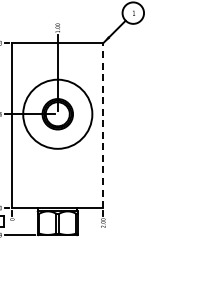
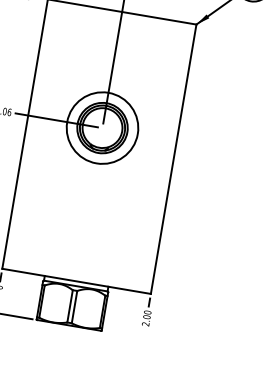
circle: (57, 113) -> (102, 126), size x0.62
line: (103, 125) -> (174, 159), dashed -> solid

